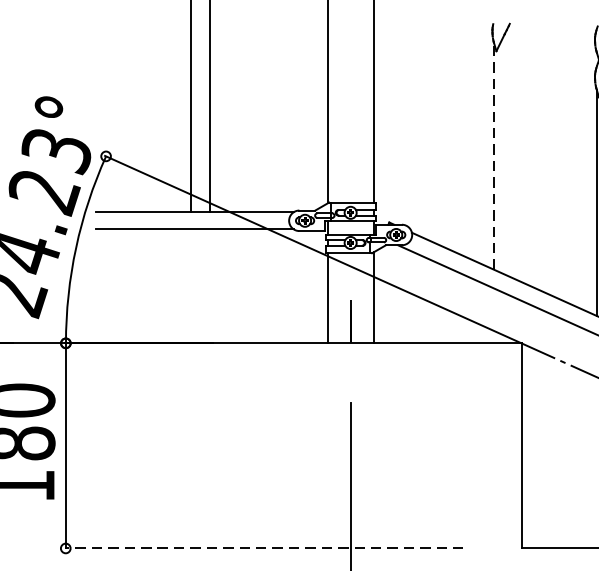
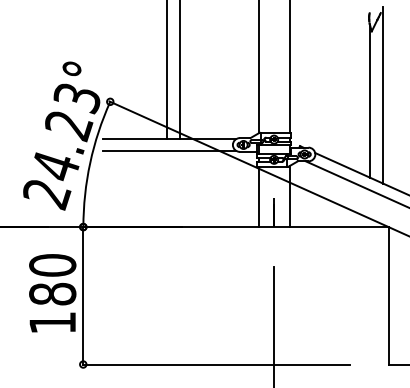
line: (513, 146) -> (383, 95), added
line: (494, 157) -> (370, 102), dashed -> solid
line: (264, 548) -> (216, 364), dashed -> solid

